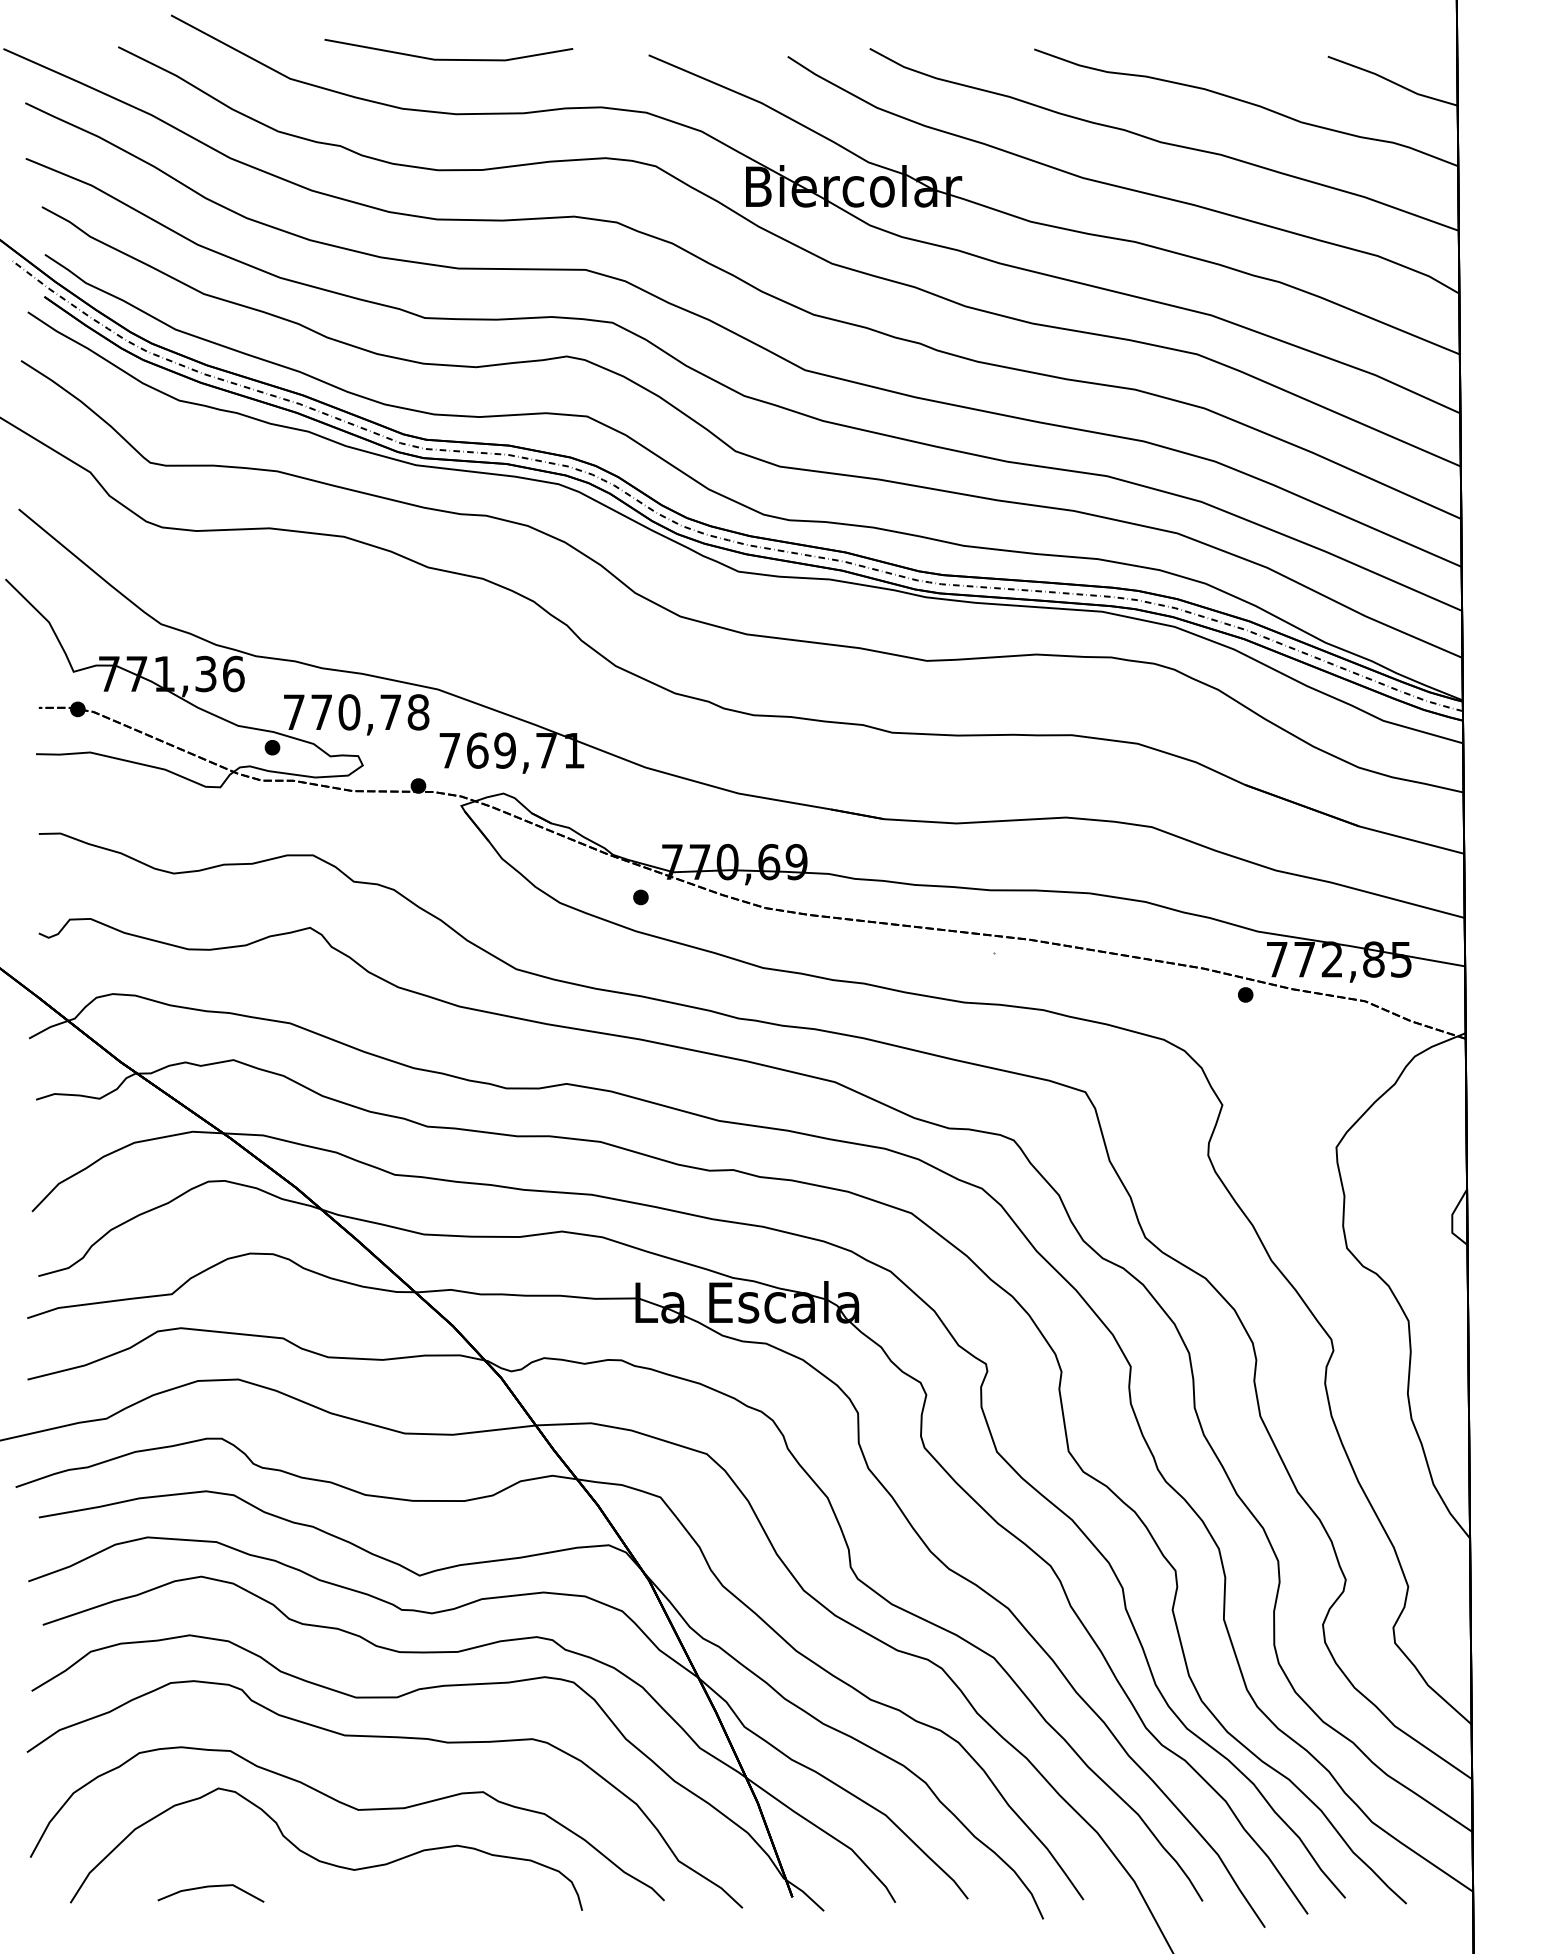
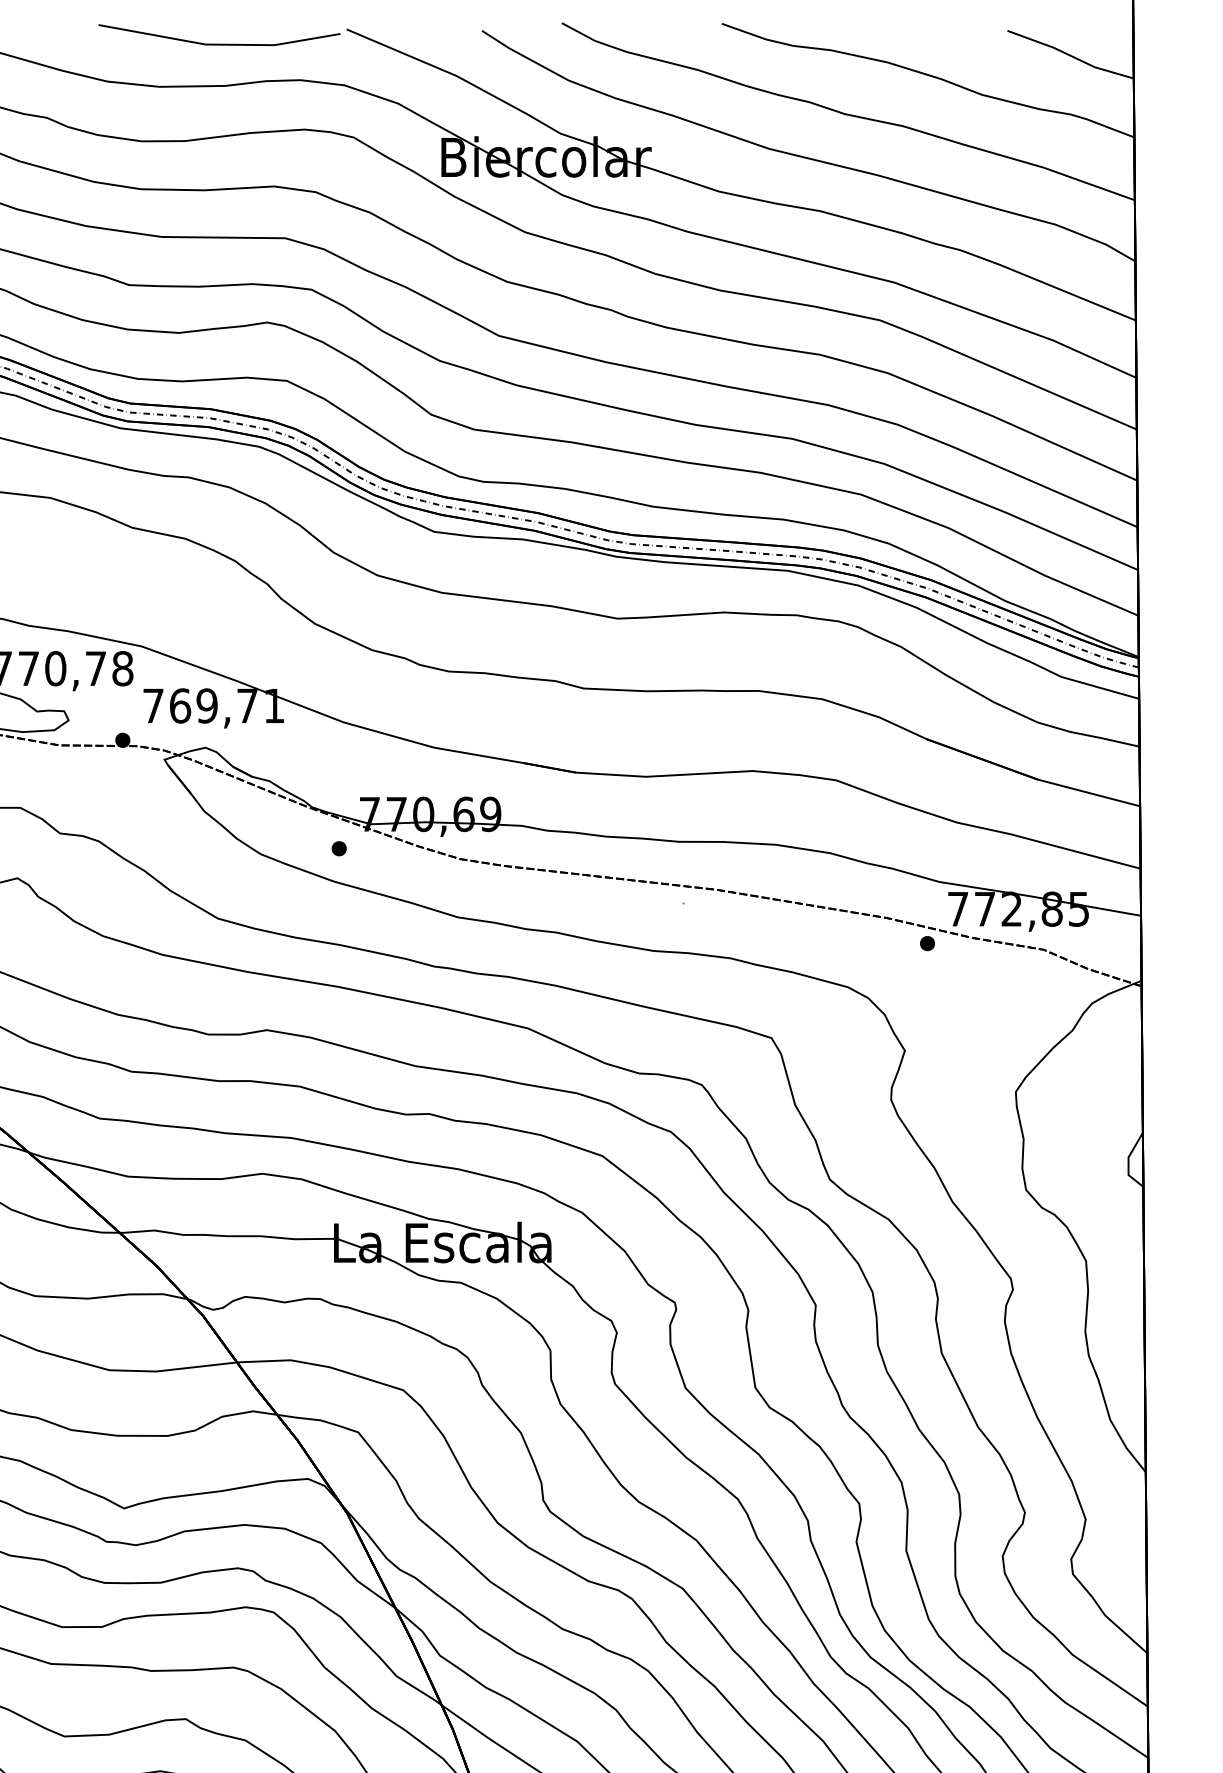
line: (444, 58) -> (215, 43), moved

